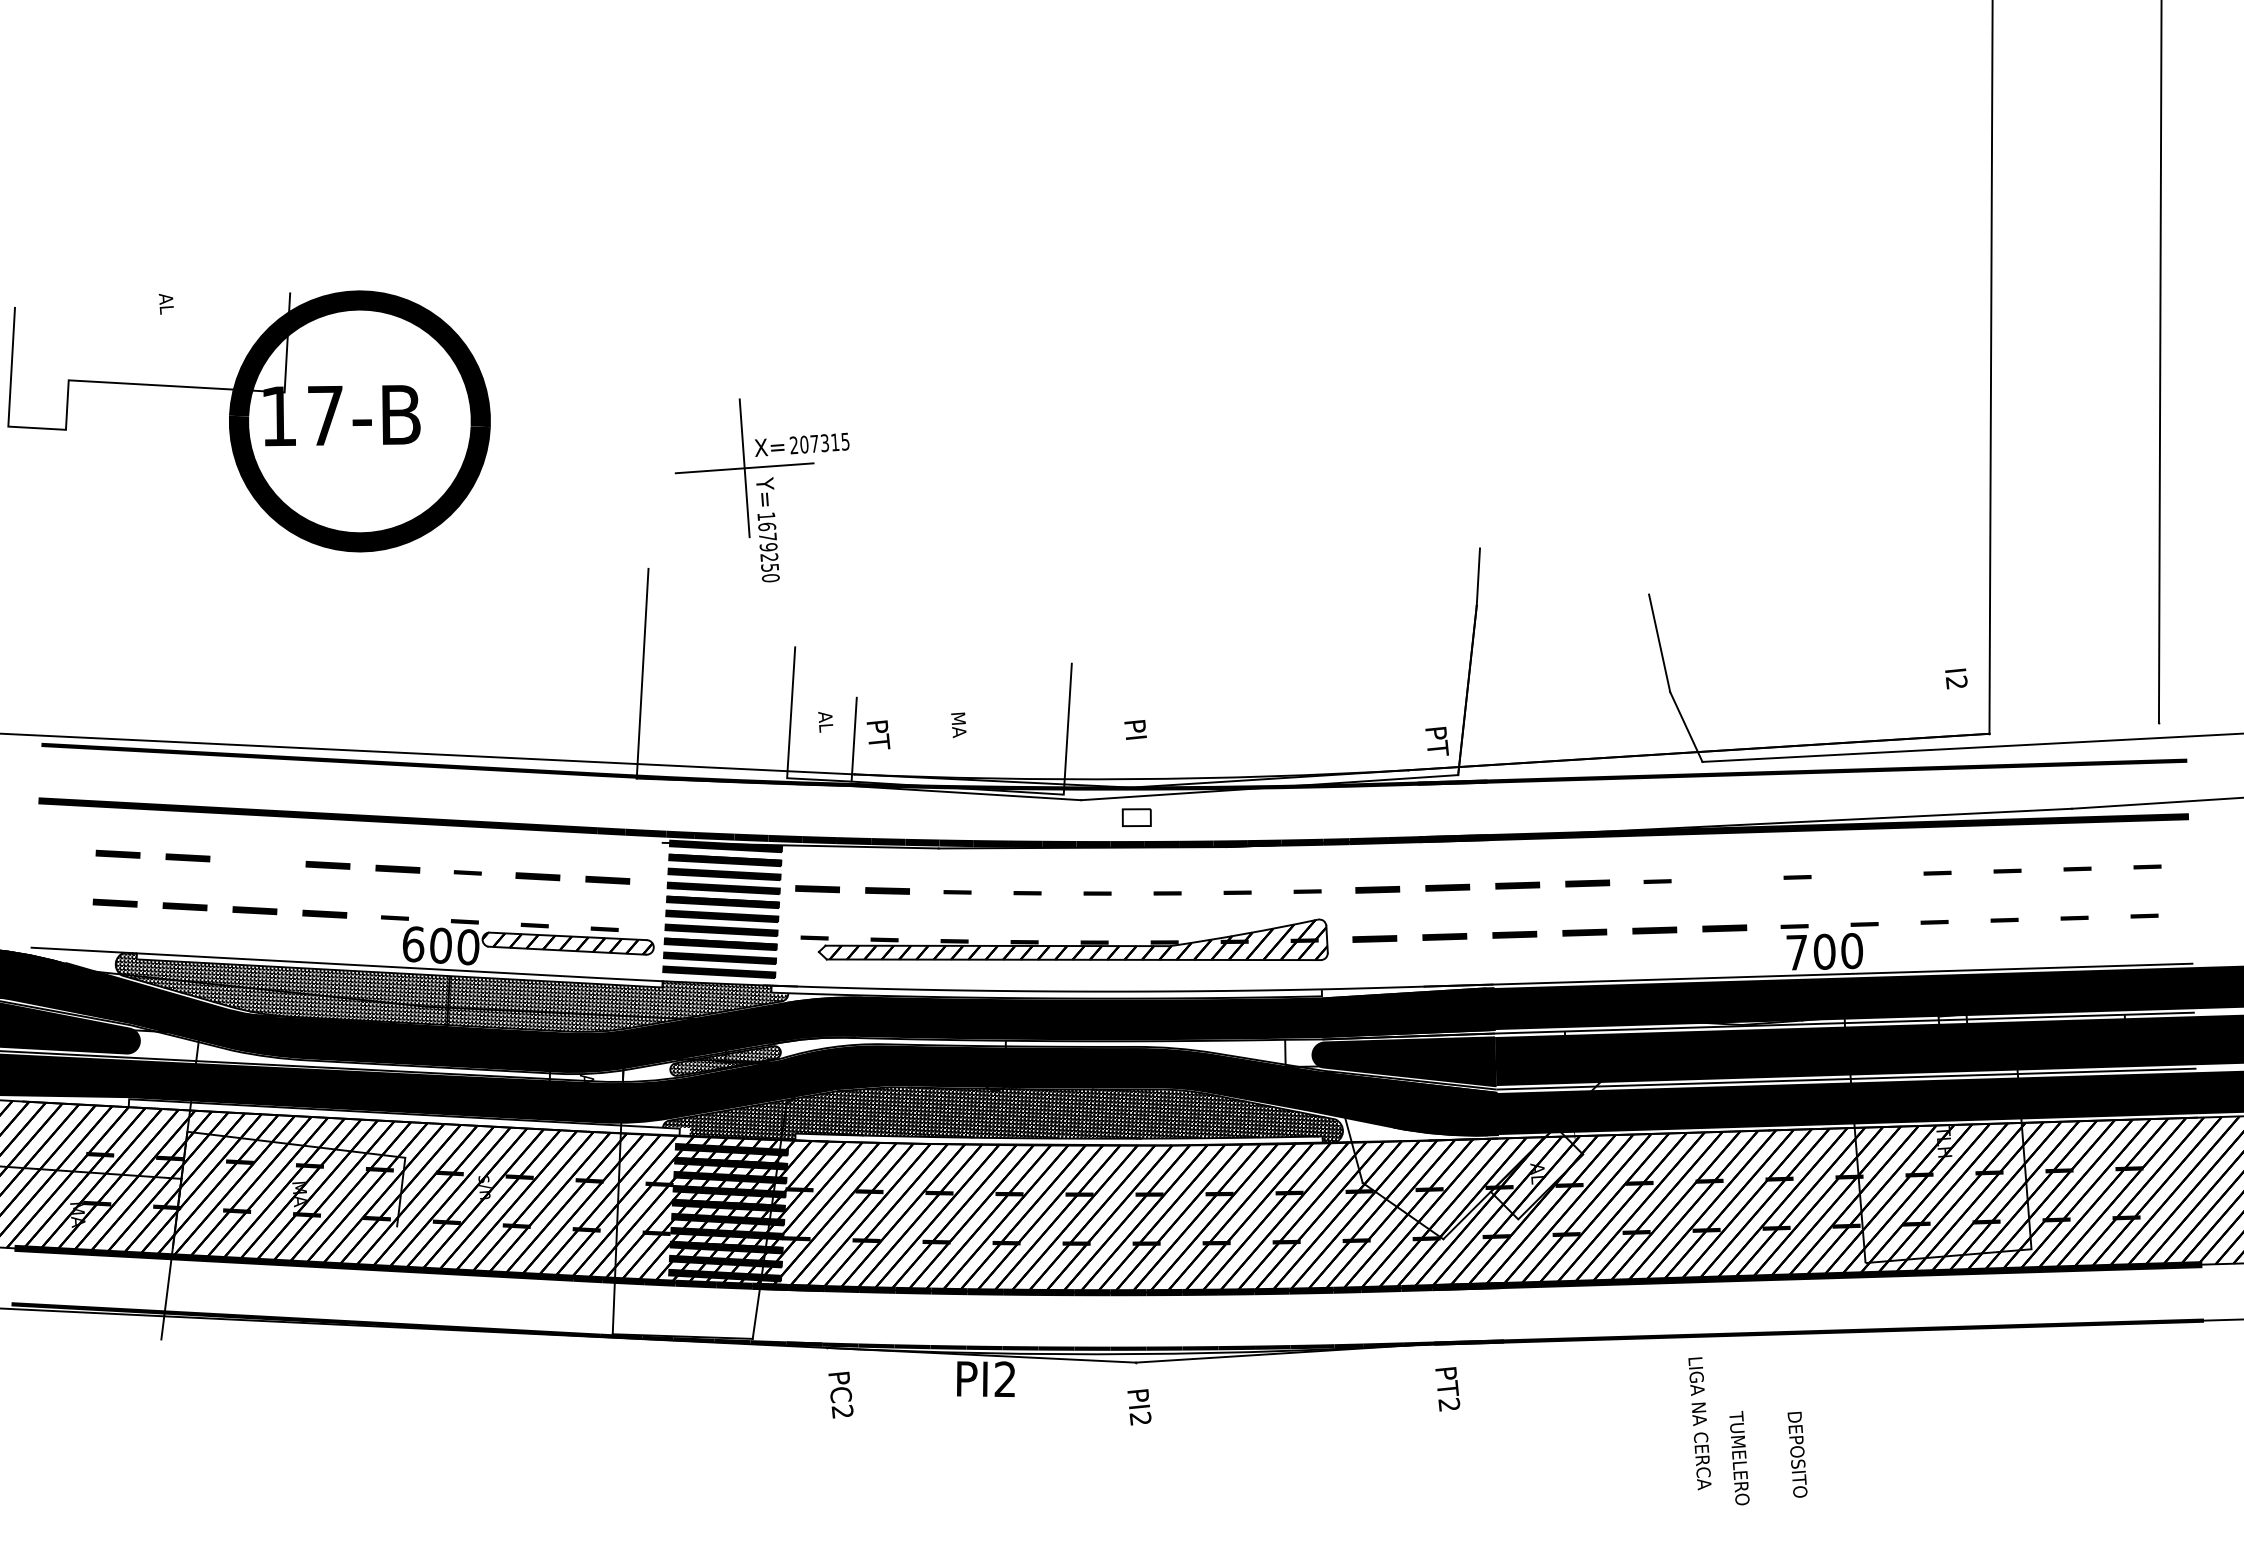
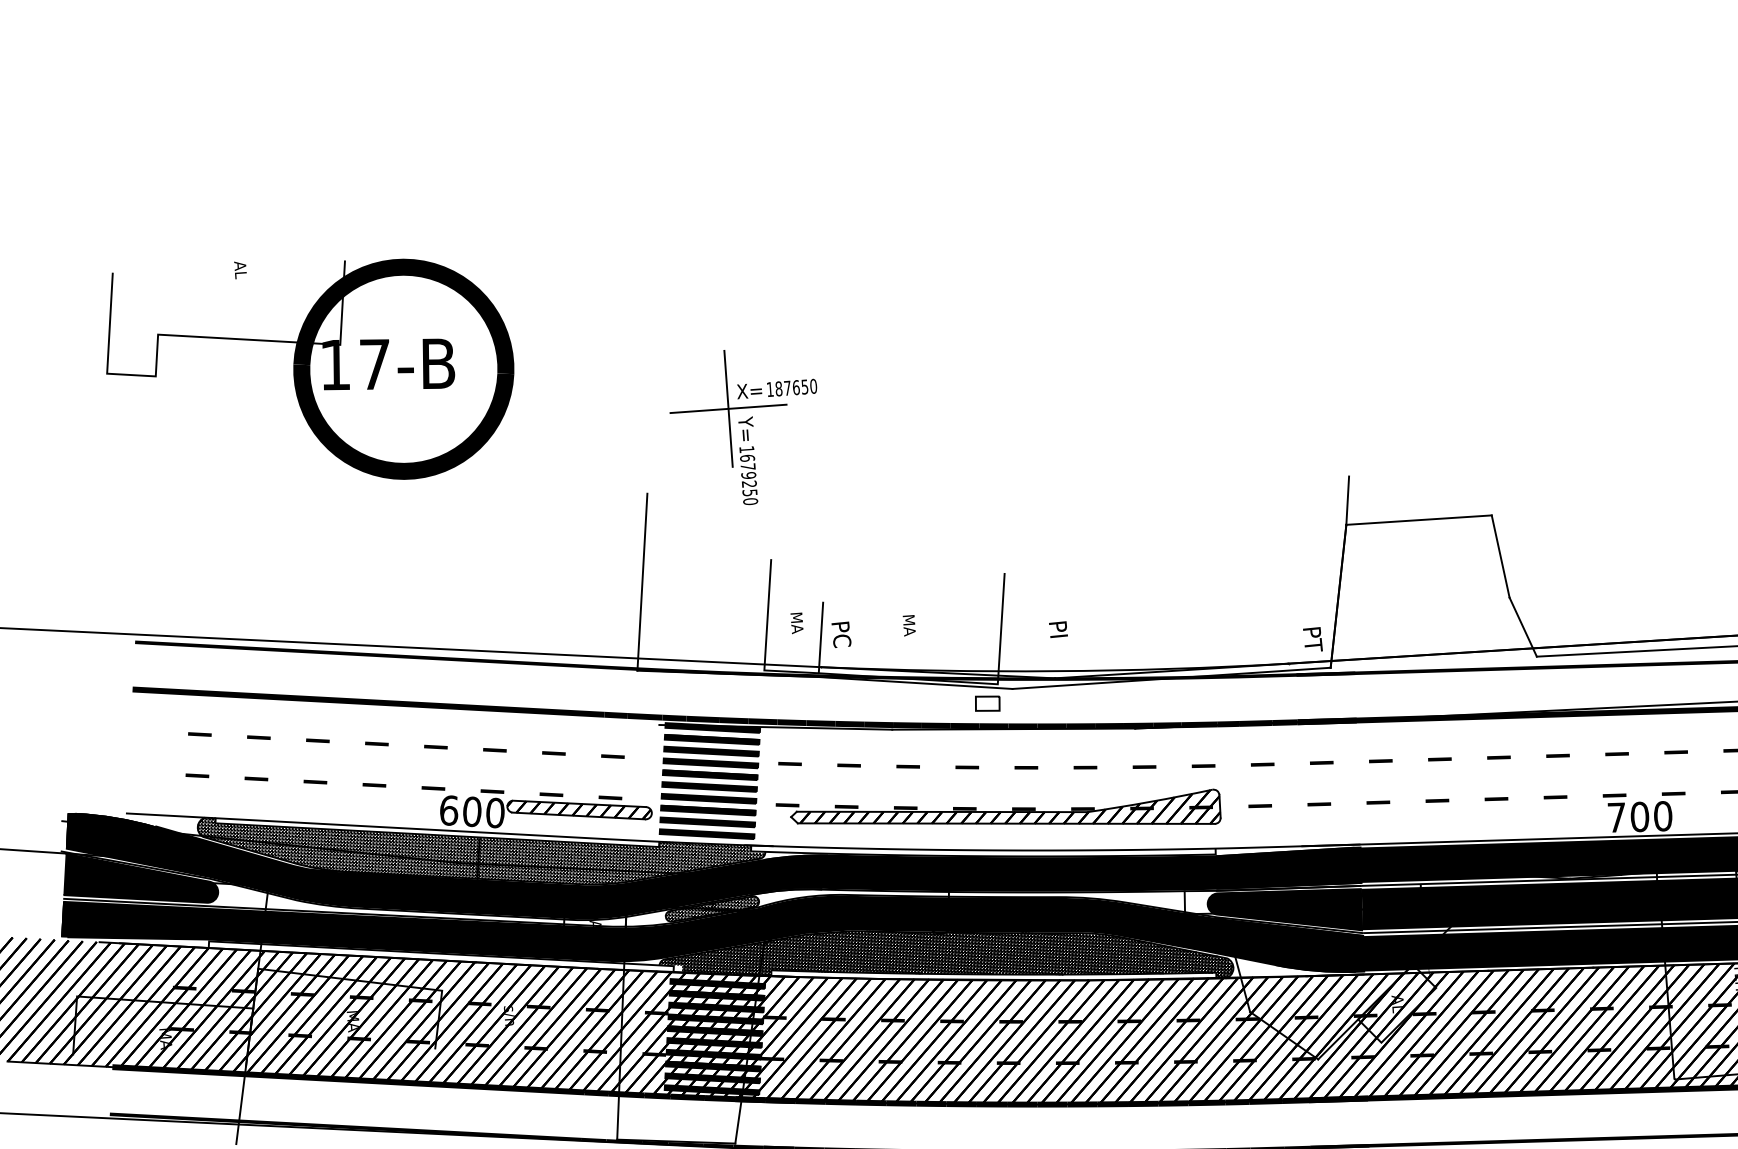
text: (819, 443) -> (791, 387), 207315 -> 187650
line: (1562, 599) -> (1418, 519), added
text: (825, 722) -> (796, 623), AL -> MA
text: (879, 742) -> (842, 640), PT -> PC
part: (1136, 817) -> (987, 703), moved
part: (118, 853) -> (200, 733), size x0.62
part: (188, 857) -> (259, 737), size x0.62
part: (258, 861) -> (318, 740), added
part: (327, 865) -> (376, 744), size x0.62
part: (397, 868) -> (435, 746), size x0.62
part: (1867, 874) -> (1676, 751), added
part: (537, 876) -> (553, 753), size x0.62
line: (1727, 879) -> (1557, 755), added
part: (607, 880) -> (612, 756), size x0.62
part: (1587, 883) -> (1439, 759), size x0.62
part: (1517, 885) -> (1380, 760), size x0.62
part: (1447, 887) -> (1321, 762), size x0.62
part: (817, 888) -> (790, 763), size x0.62
part: (1377, 889) -> (1262, 764), size x0.62
part: (887, 890) -> (849, 765), size x0.62
part: (115, 902) -> (197, 775), size x0.62
part: (185, 906) -> (256, 778), size x0.62
part: (255, 910) -> (315, 782), size x0.62
part: (325, 914) -> (374, 785), size x0.62
part: (1724, 928) -> (1555, 797), size x0.62
part: (1654, 930) -> (1496, 798), size x0.62
part: (1584, 932) -> (1437, 800), size x0.62
part: (1514, 934) -> (1378, 802), size x0.62
part: (1444, 936) -> (1319, 803), size x0.62
part: (1374, 938) -> (1260, 805), size x0.62

